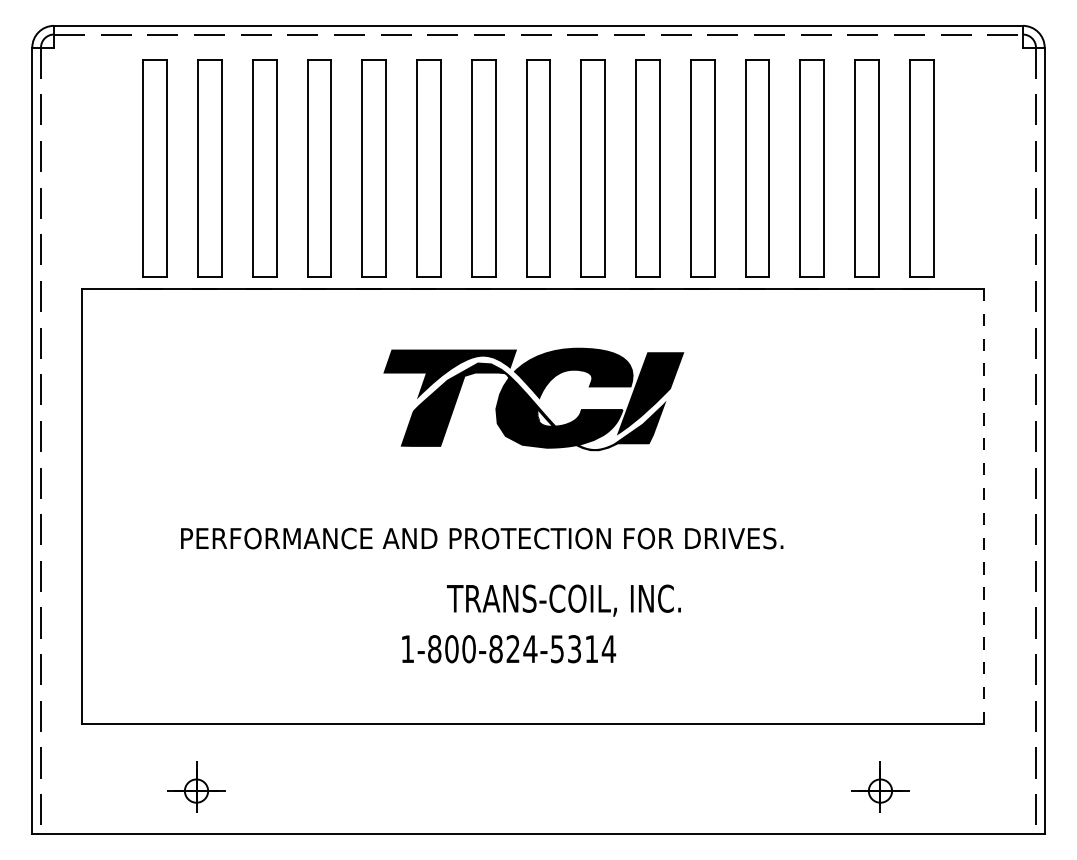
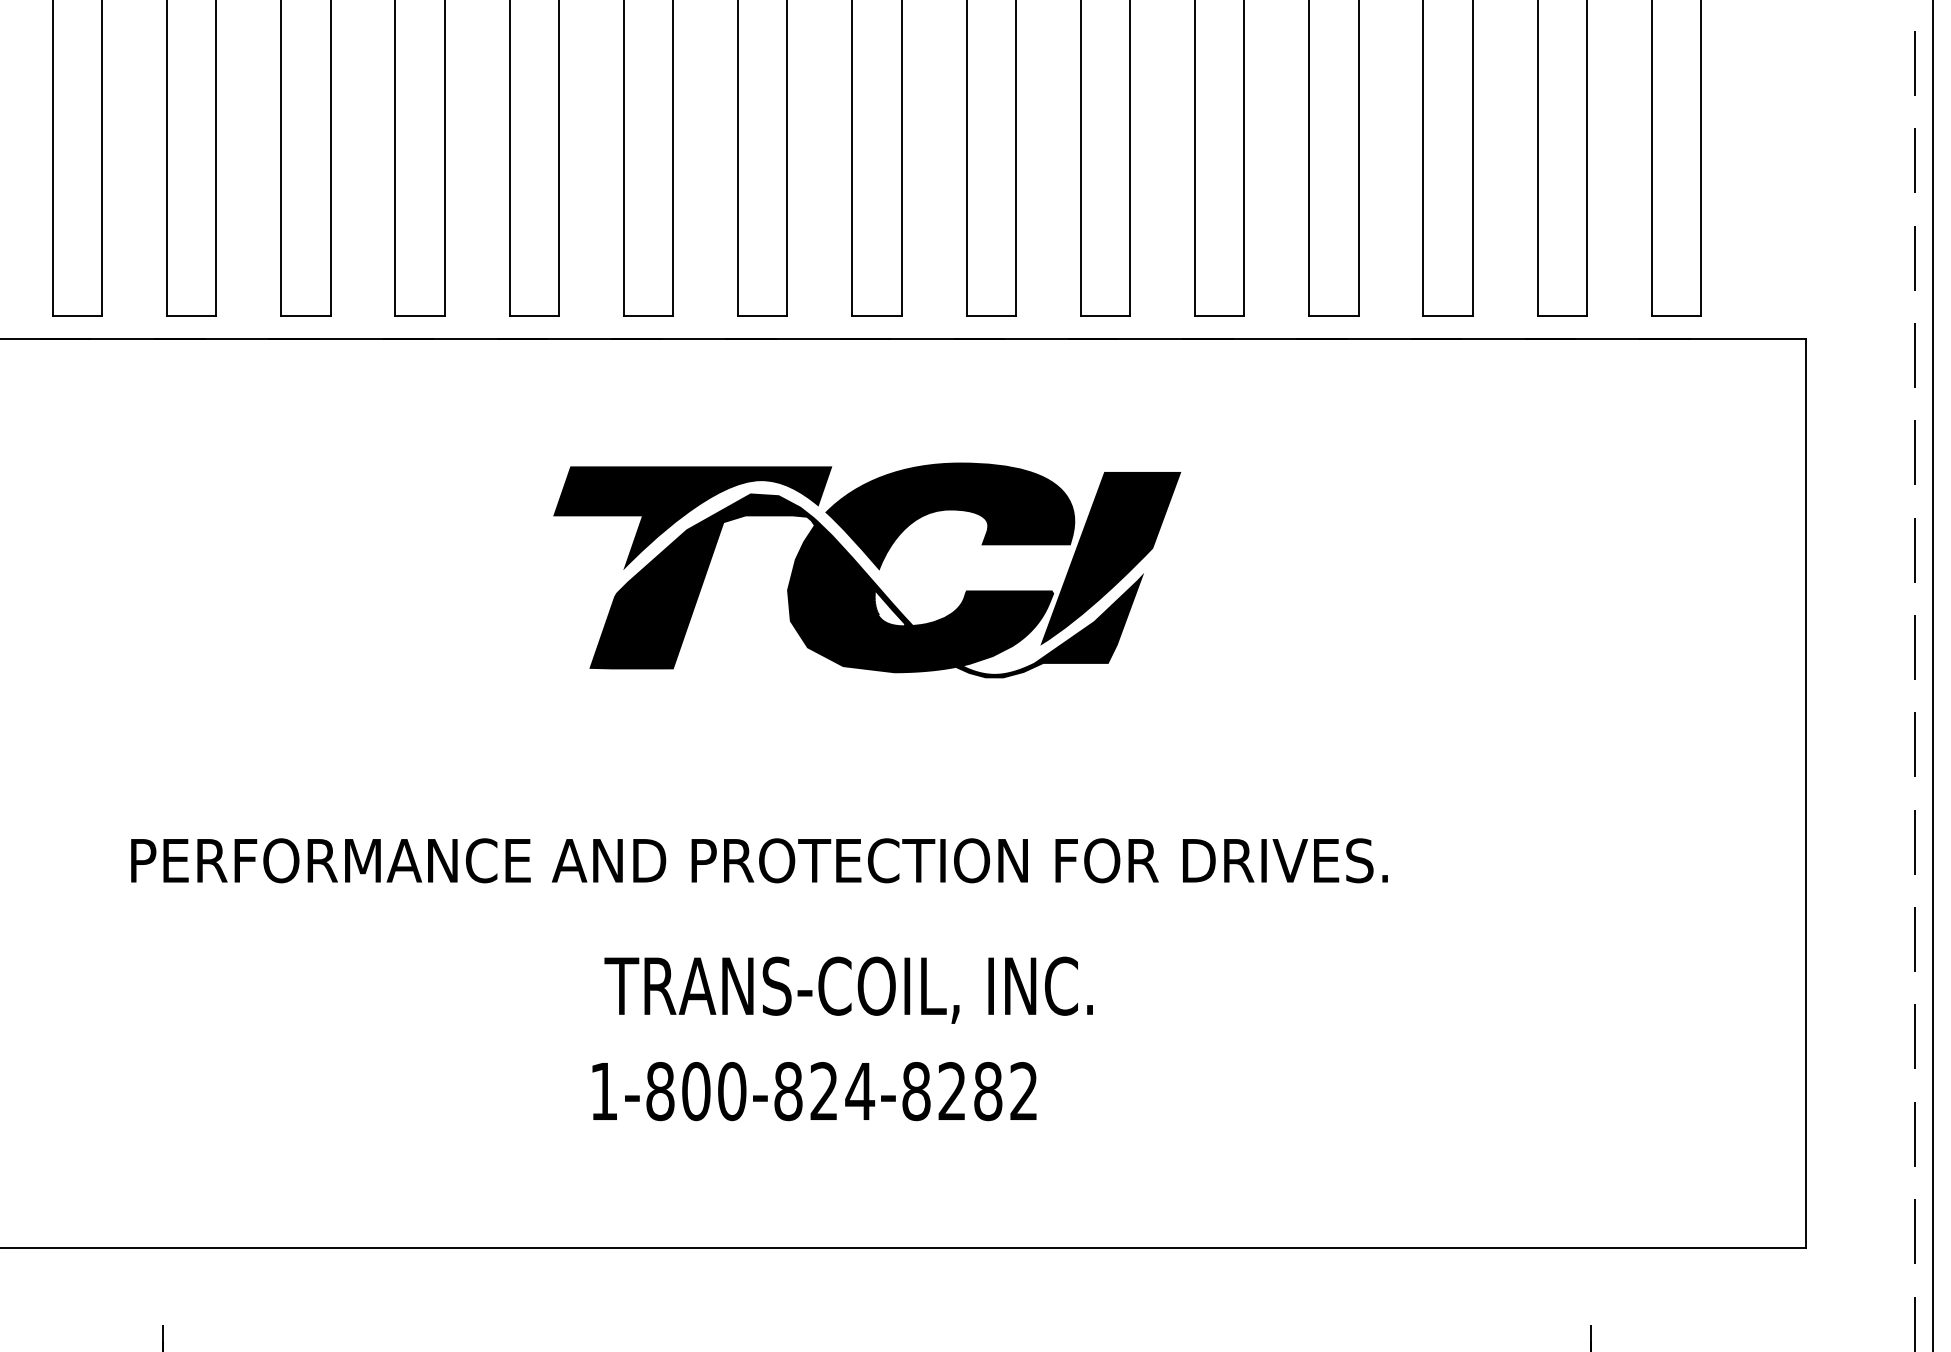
line: (983, 506) -> (1805, 793), dashed -> solid
text: (563, 600) -> (847, 989), moved
text: (583, 649) -> (970, 1092), 1-800-824-5314 -> 1-800-824-8282

